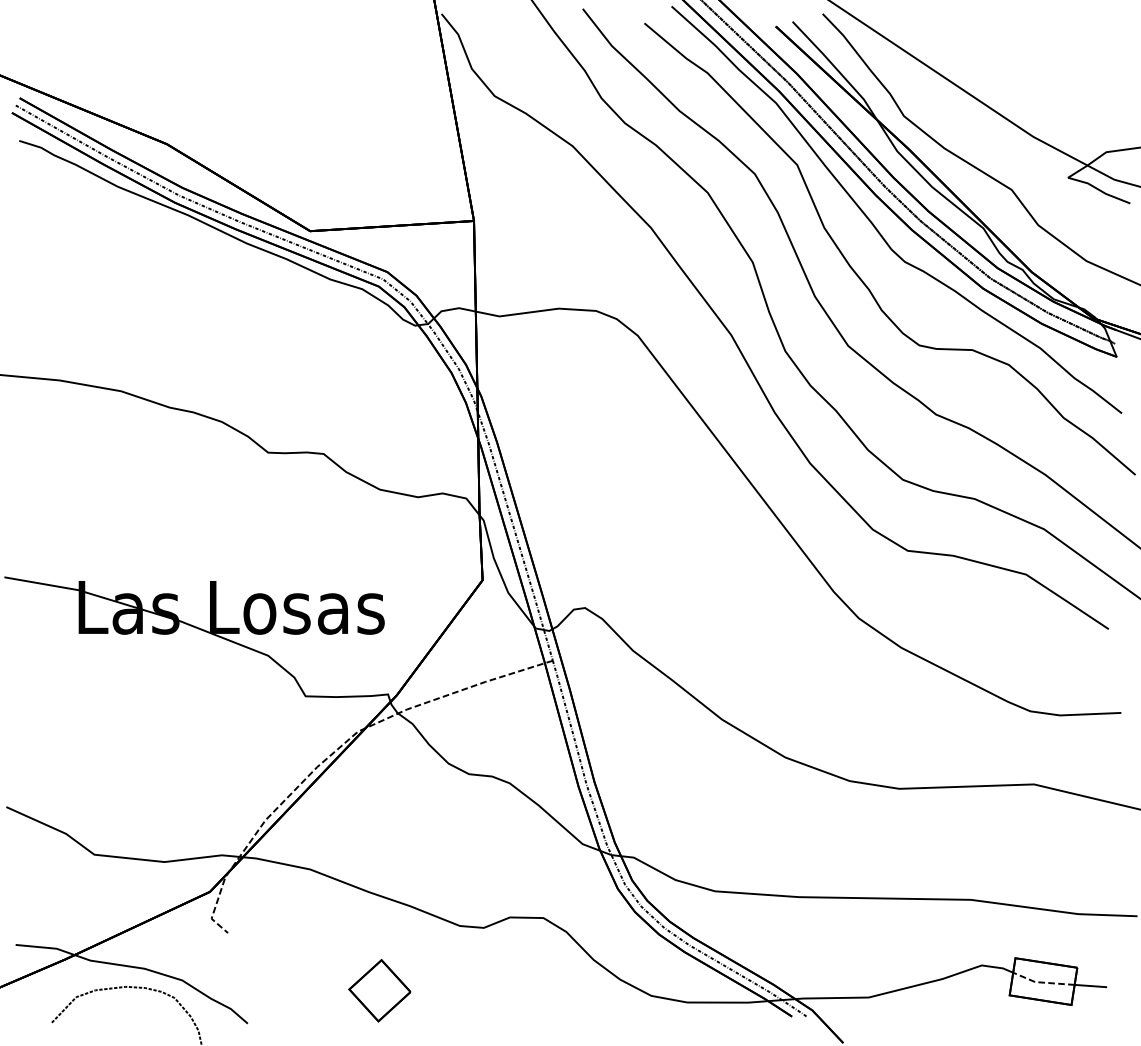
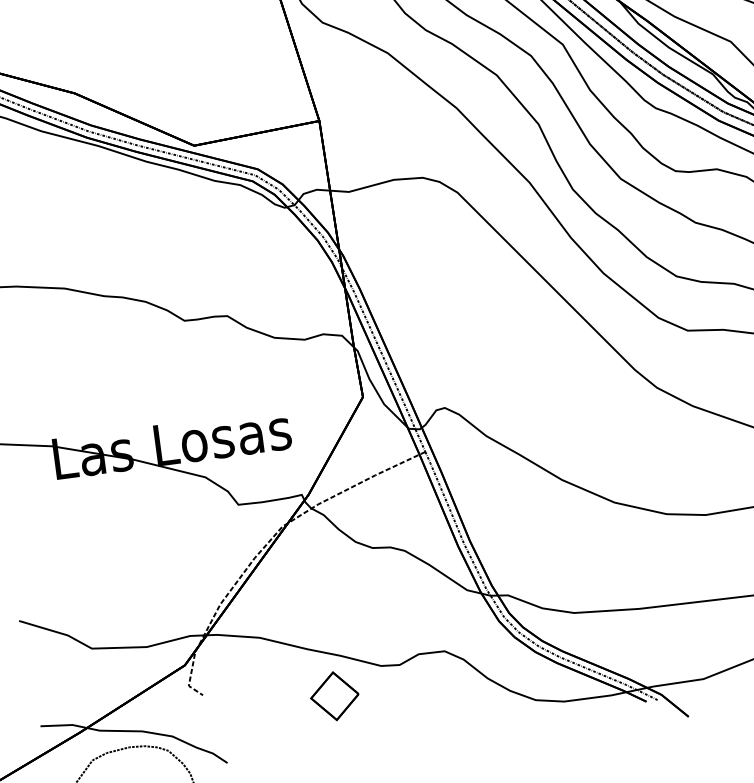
part: (379, 990) -> (334, 696), moved

